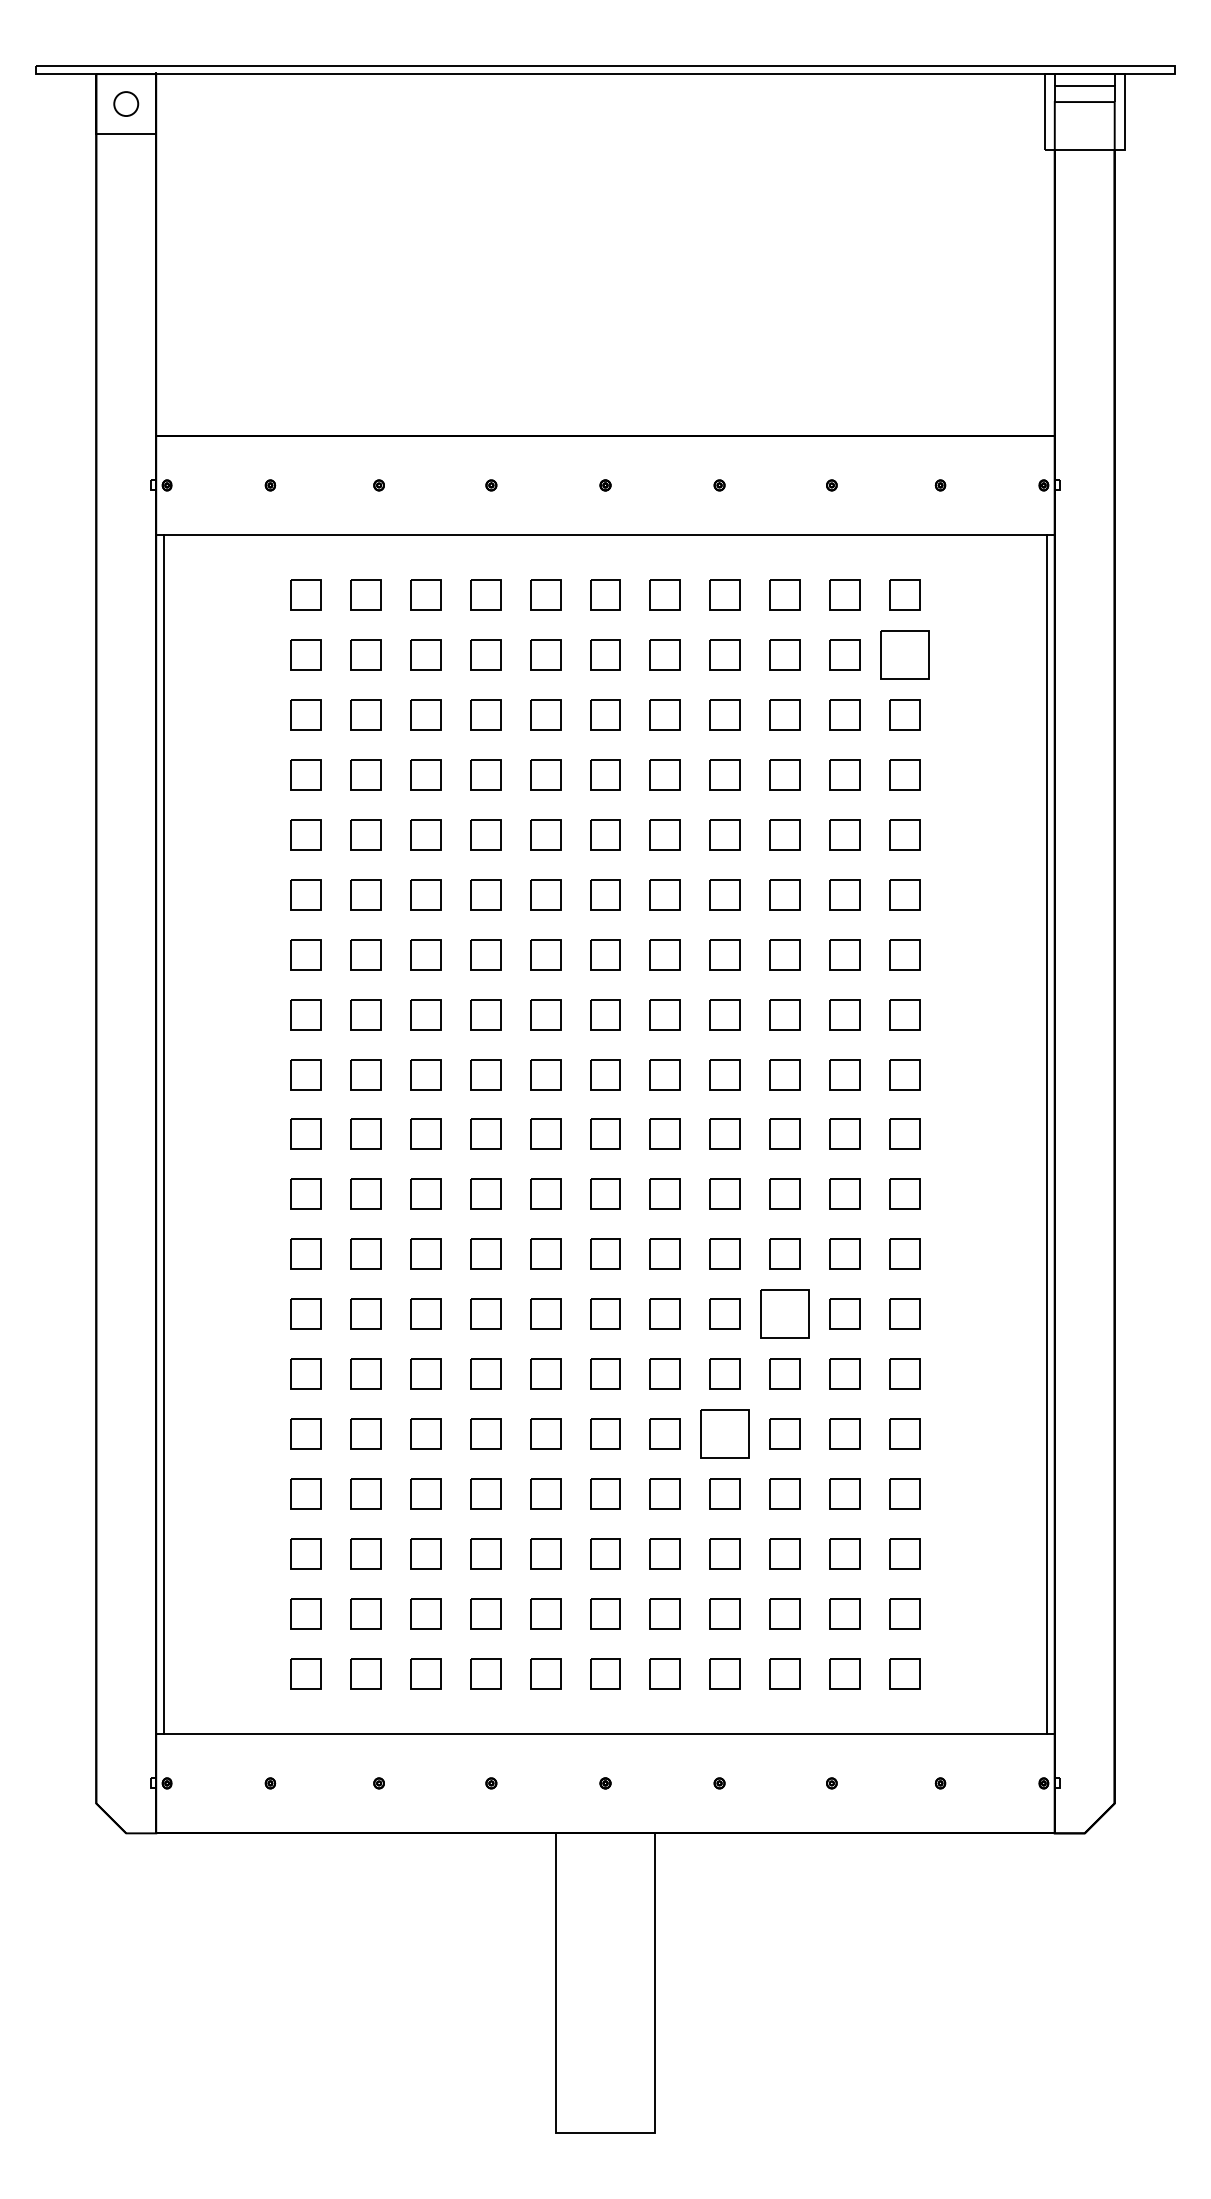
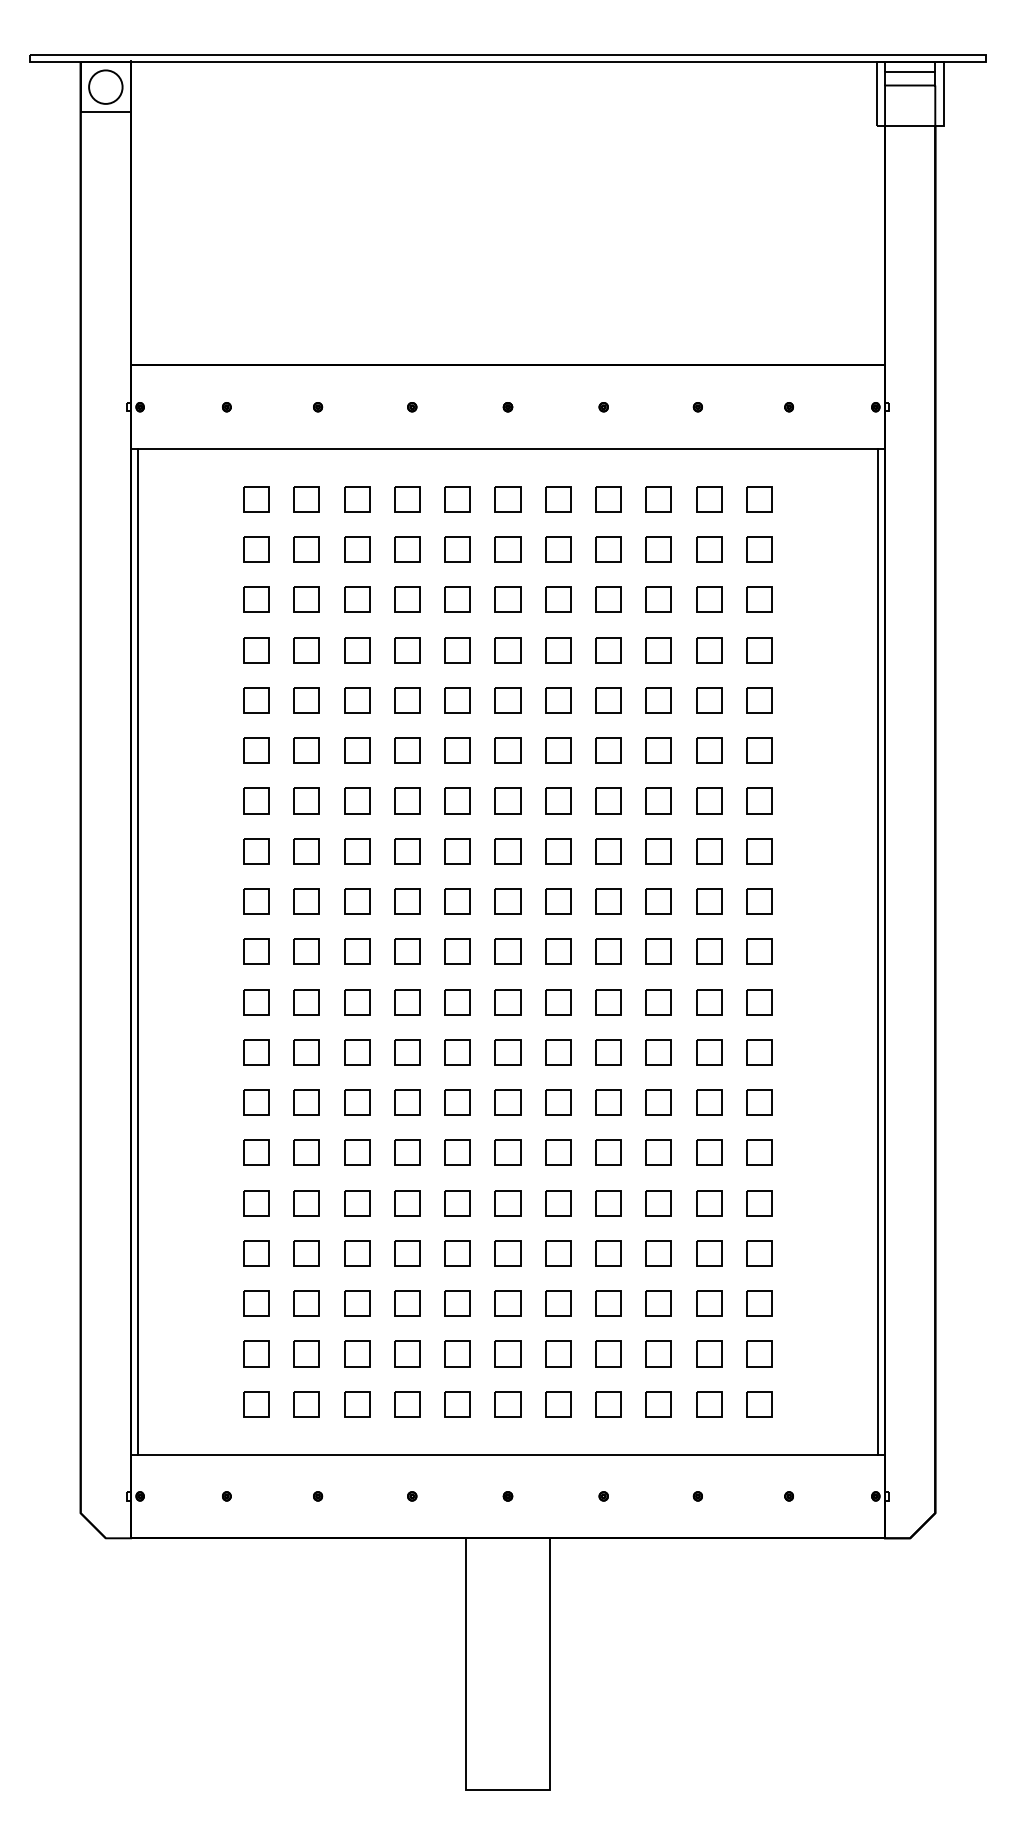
circle: (125, 103) -> (105, 86), size x1.67
part: (905, 654) -> (759, 549), size x0.62
part: (784, 1314) -> (658, 1102), size x0.62
part: (725, 1434) -> (608, 1203), size x0.62

